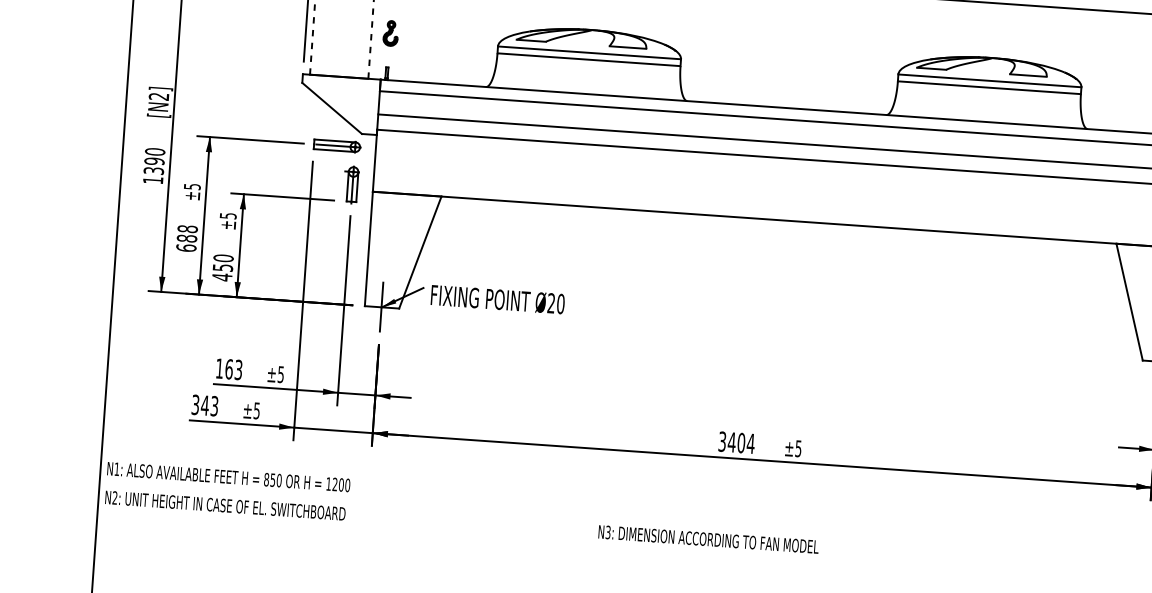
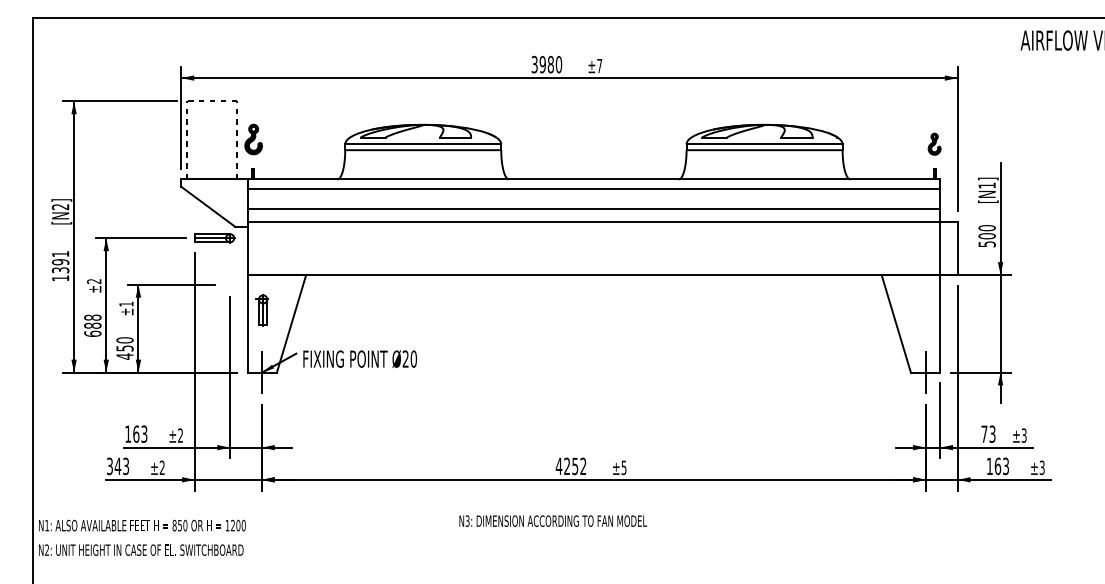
part: (390, 33) -> (253, 139), size x1.4
text: (155, 152) -> (60, 254), 1390 -> 1391
part: (350, 184) -> (261, 310), moved
text: (192, 186) -> (94, 281), ±5 -> ±2
text: (228, 215) -> (126, 303), ±5 -> ±1
text: (280, 374) -> (180, 435), ±5 -> ±2
text: (256, 410) -> (161, 467), ±5 -> ±2
text: (735, 442) -> (570, 466), 3404 -> 4252
text: (707, 538) -> (552, 520), moved

